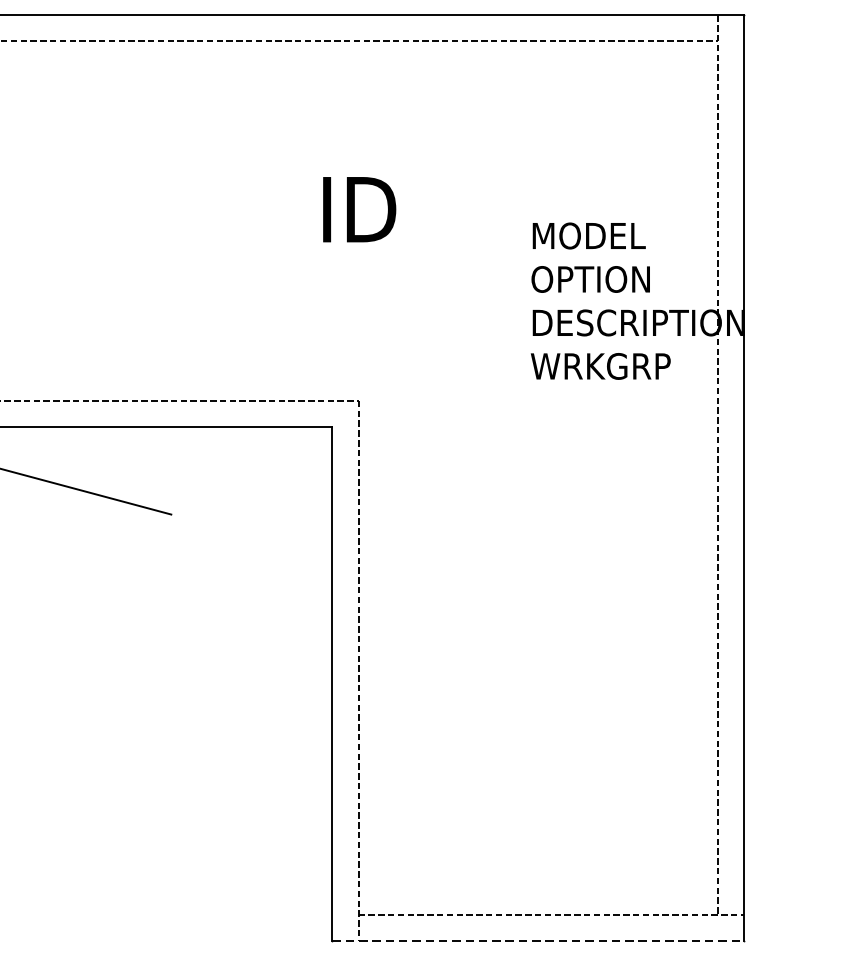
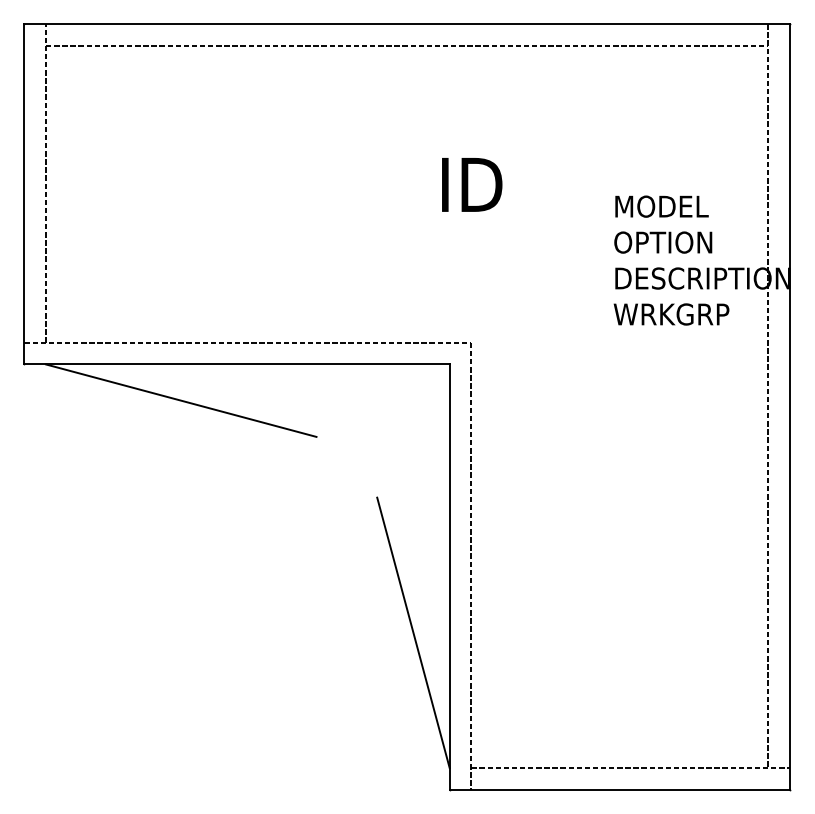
line: (288, 751) -> (413, 632), added
line: (539, 941) -> (620, 789), dashed -> solid

